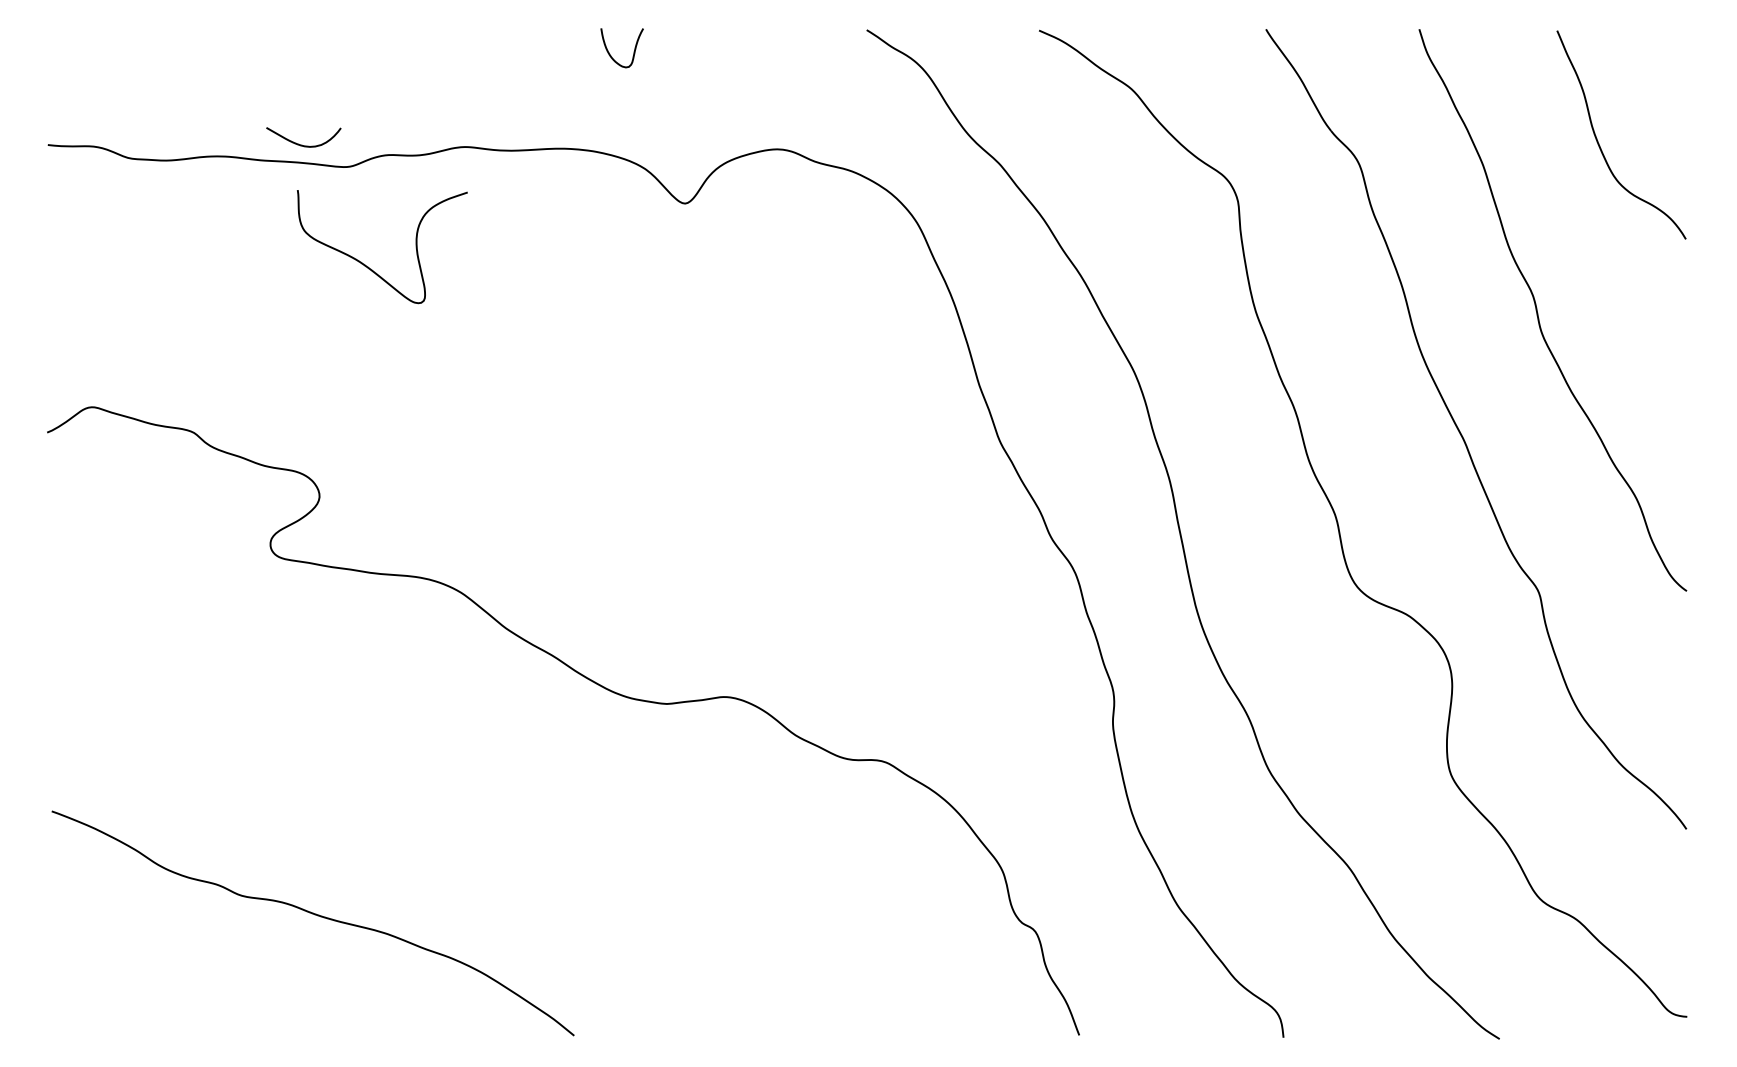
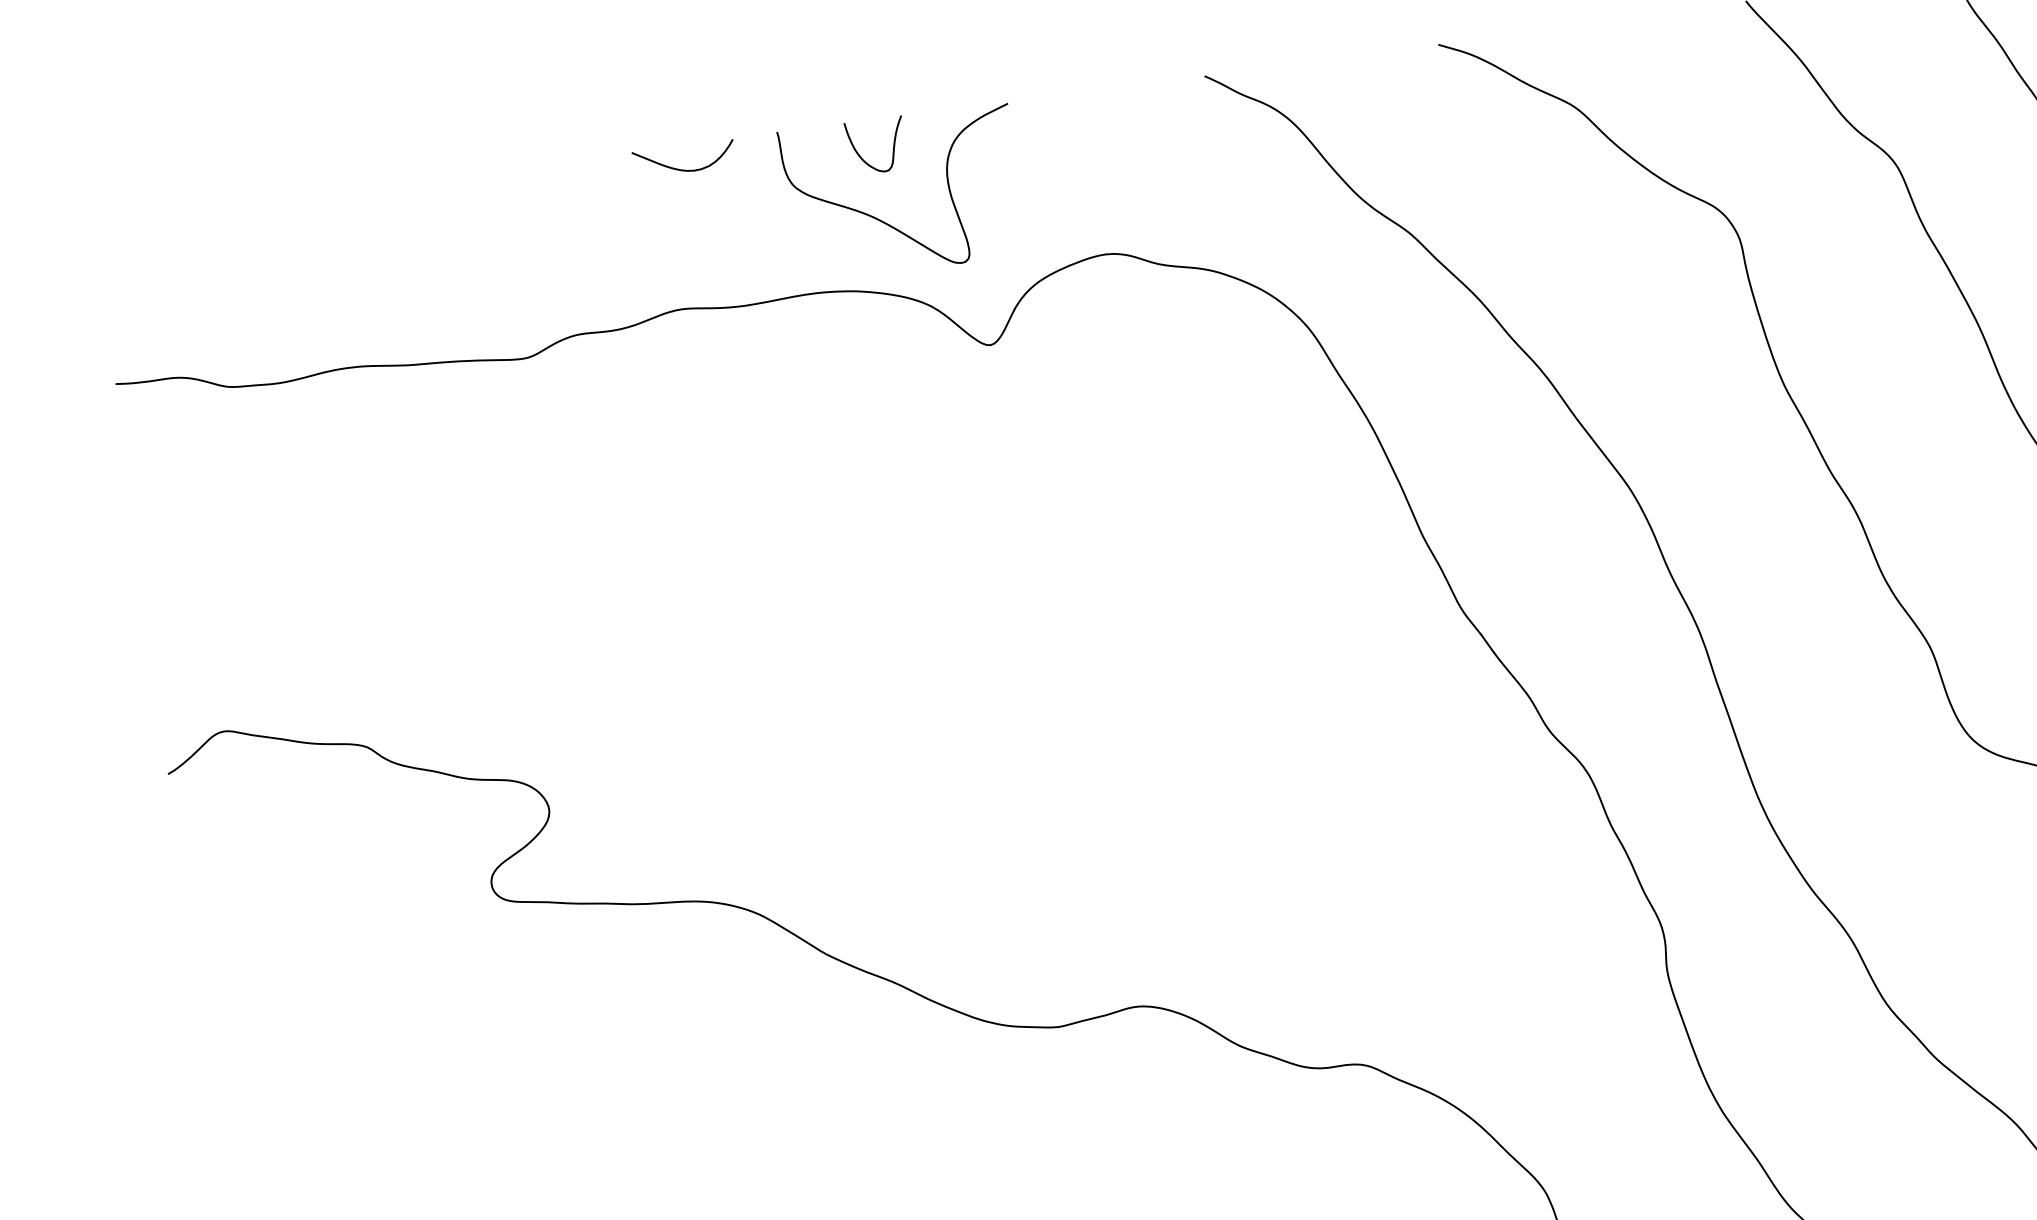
curve: (302, 144) -> (683, 168), moved
curve: (368, 266) -> (887, 222), moved

